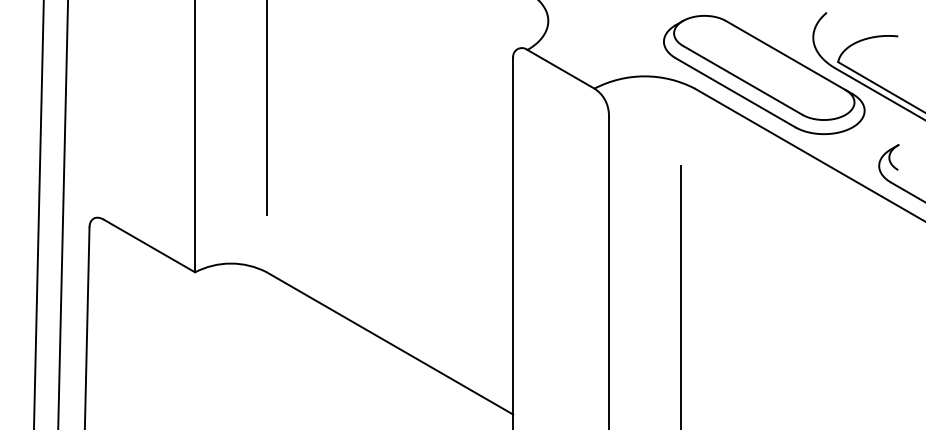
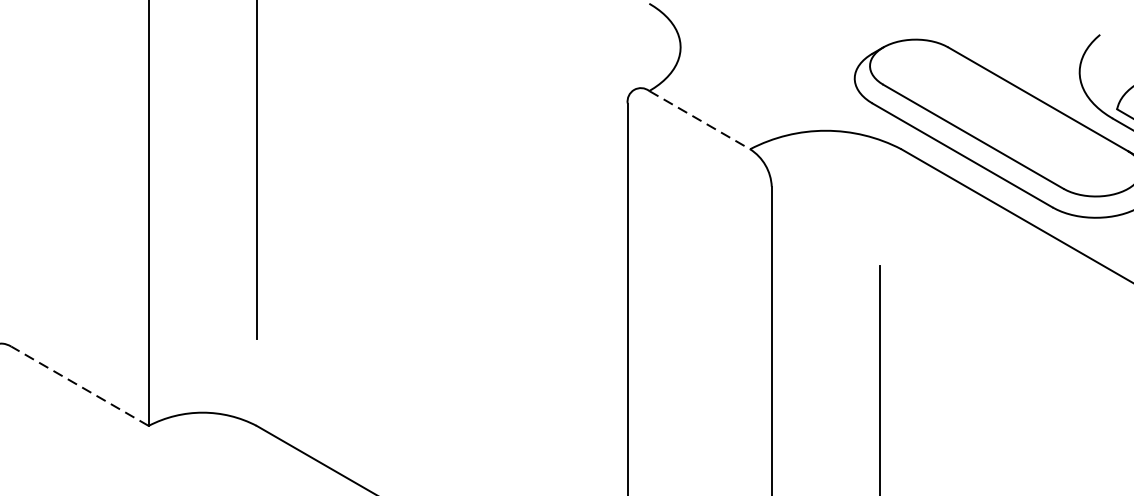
line: (561, 69) -> (700, 120), solid -> dashed
line: (149, 246) -> (80, 386), solid -> dashed

